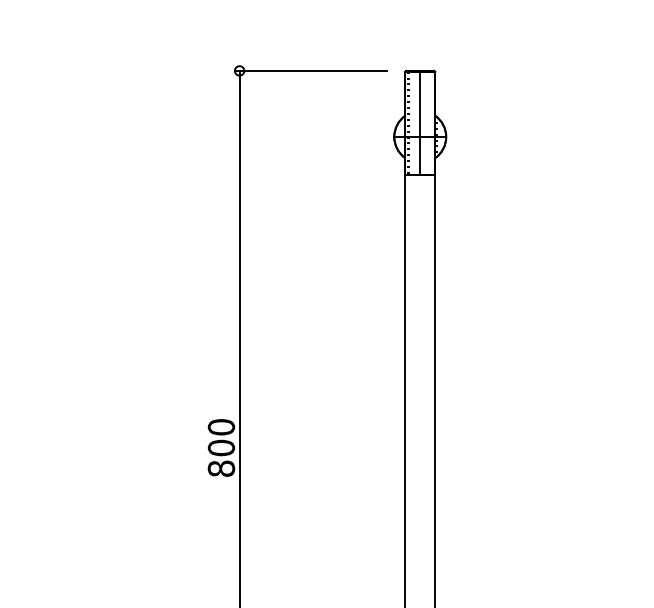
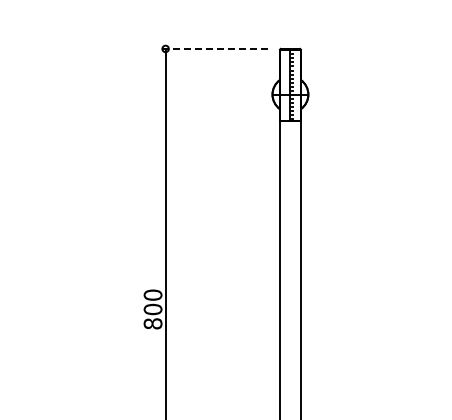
line: (310, 70) -> (214, 48), solid -> dashed

